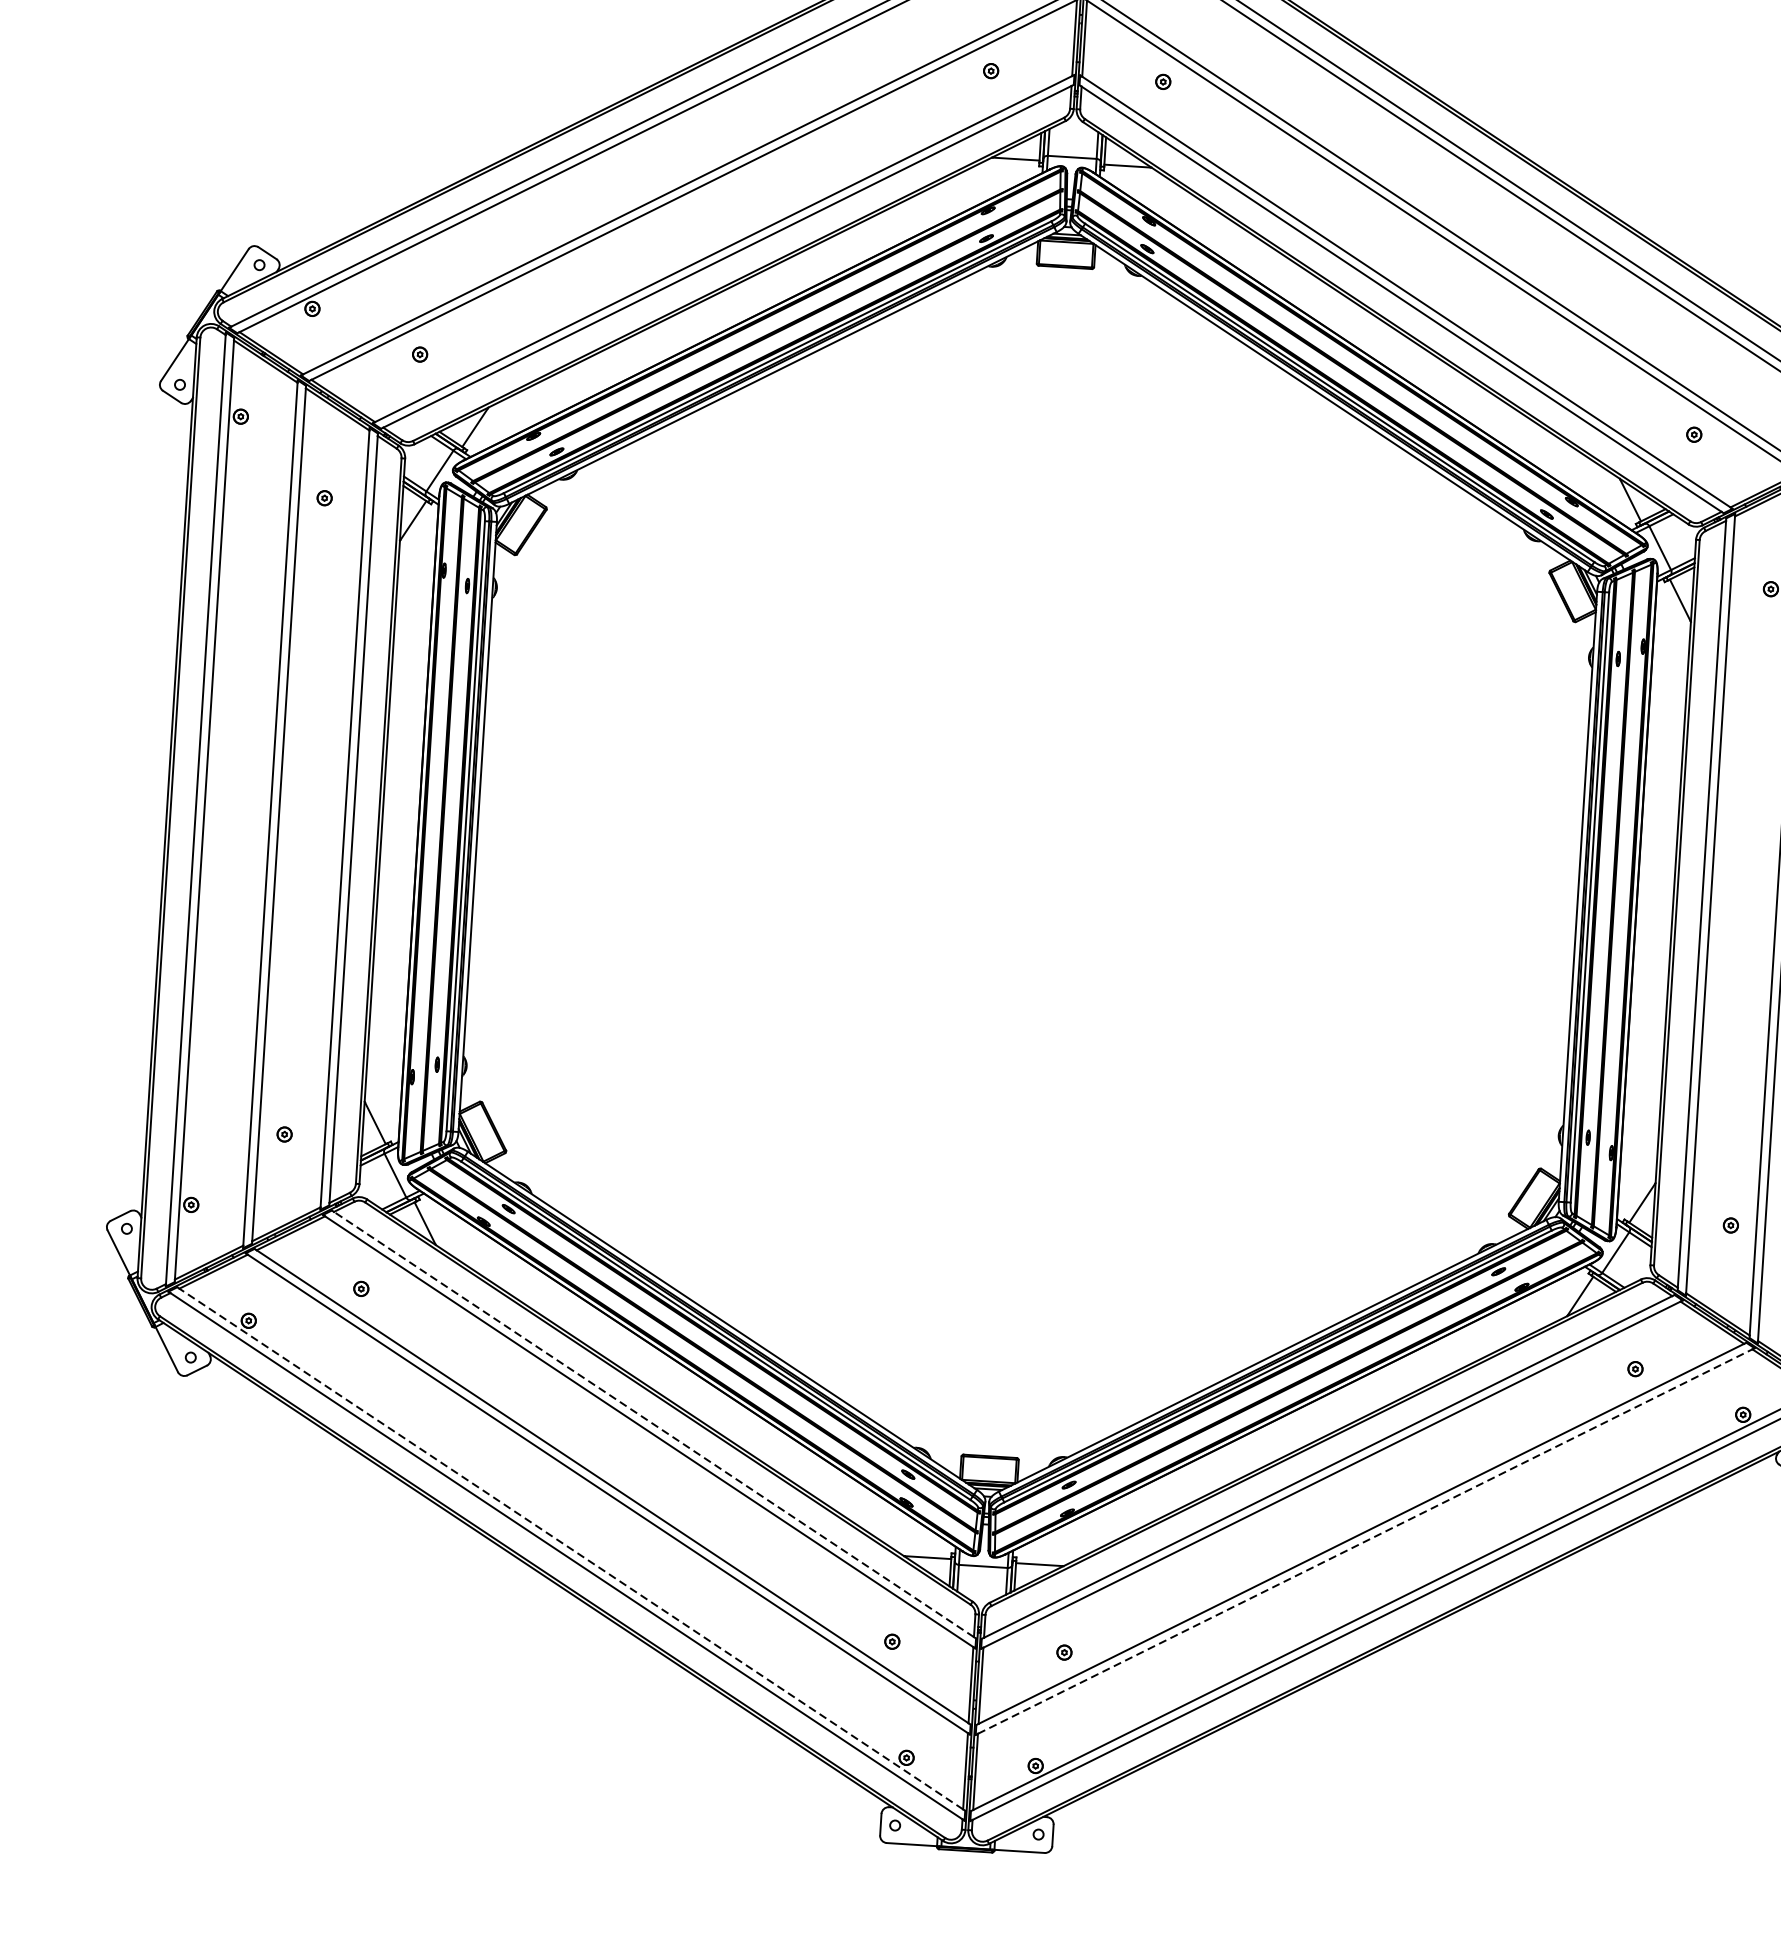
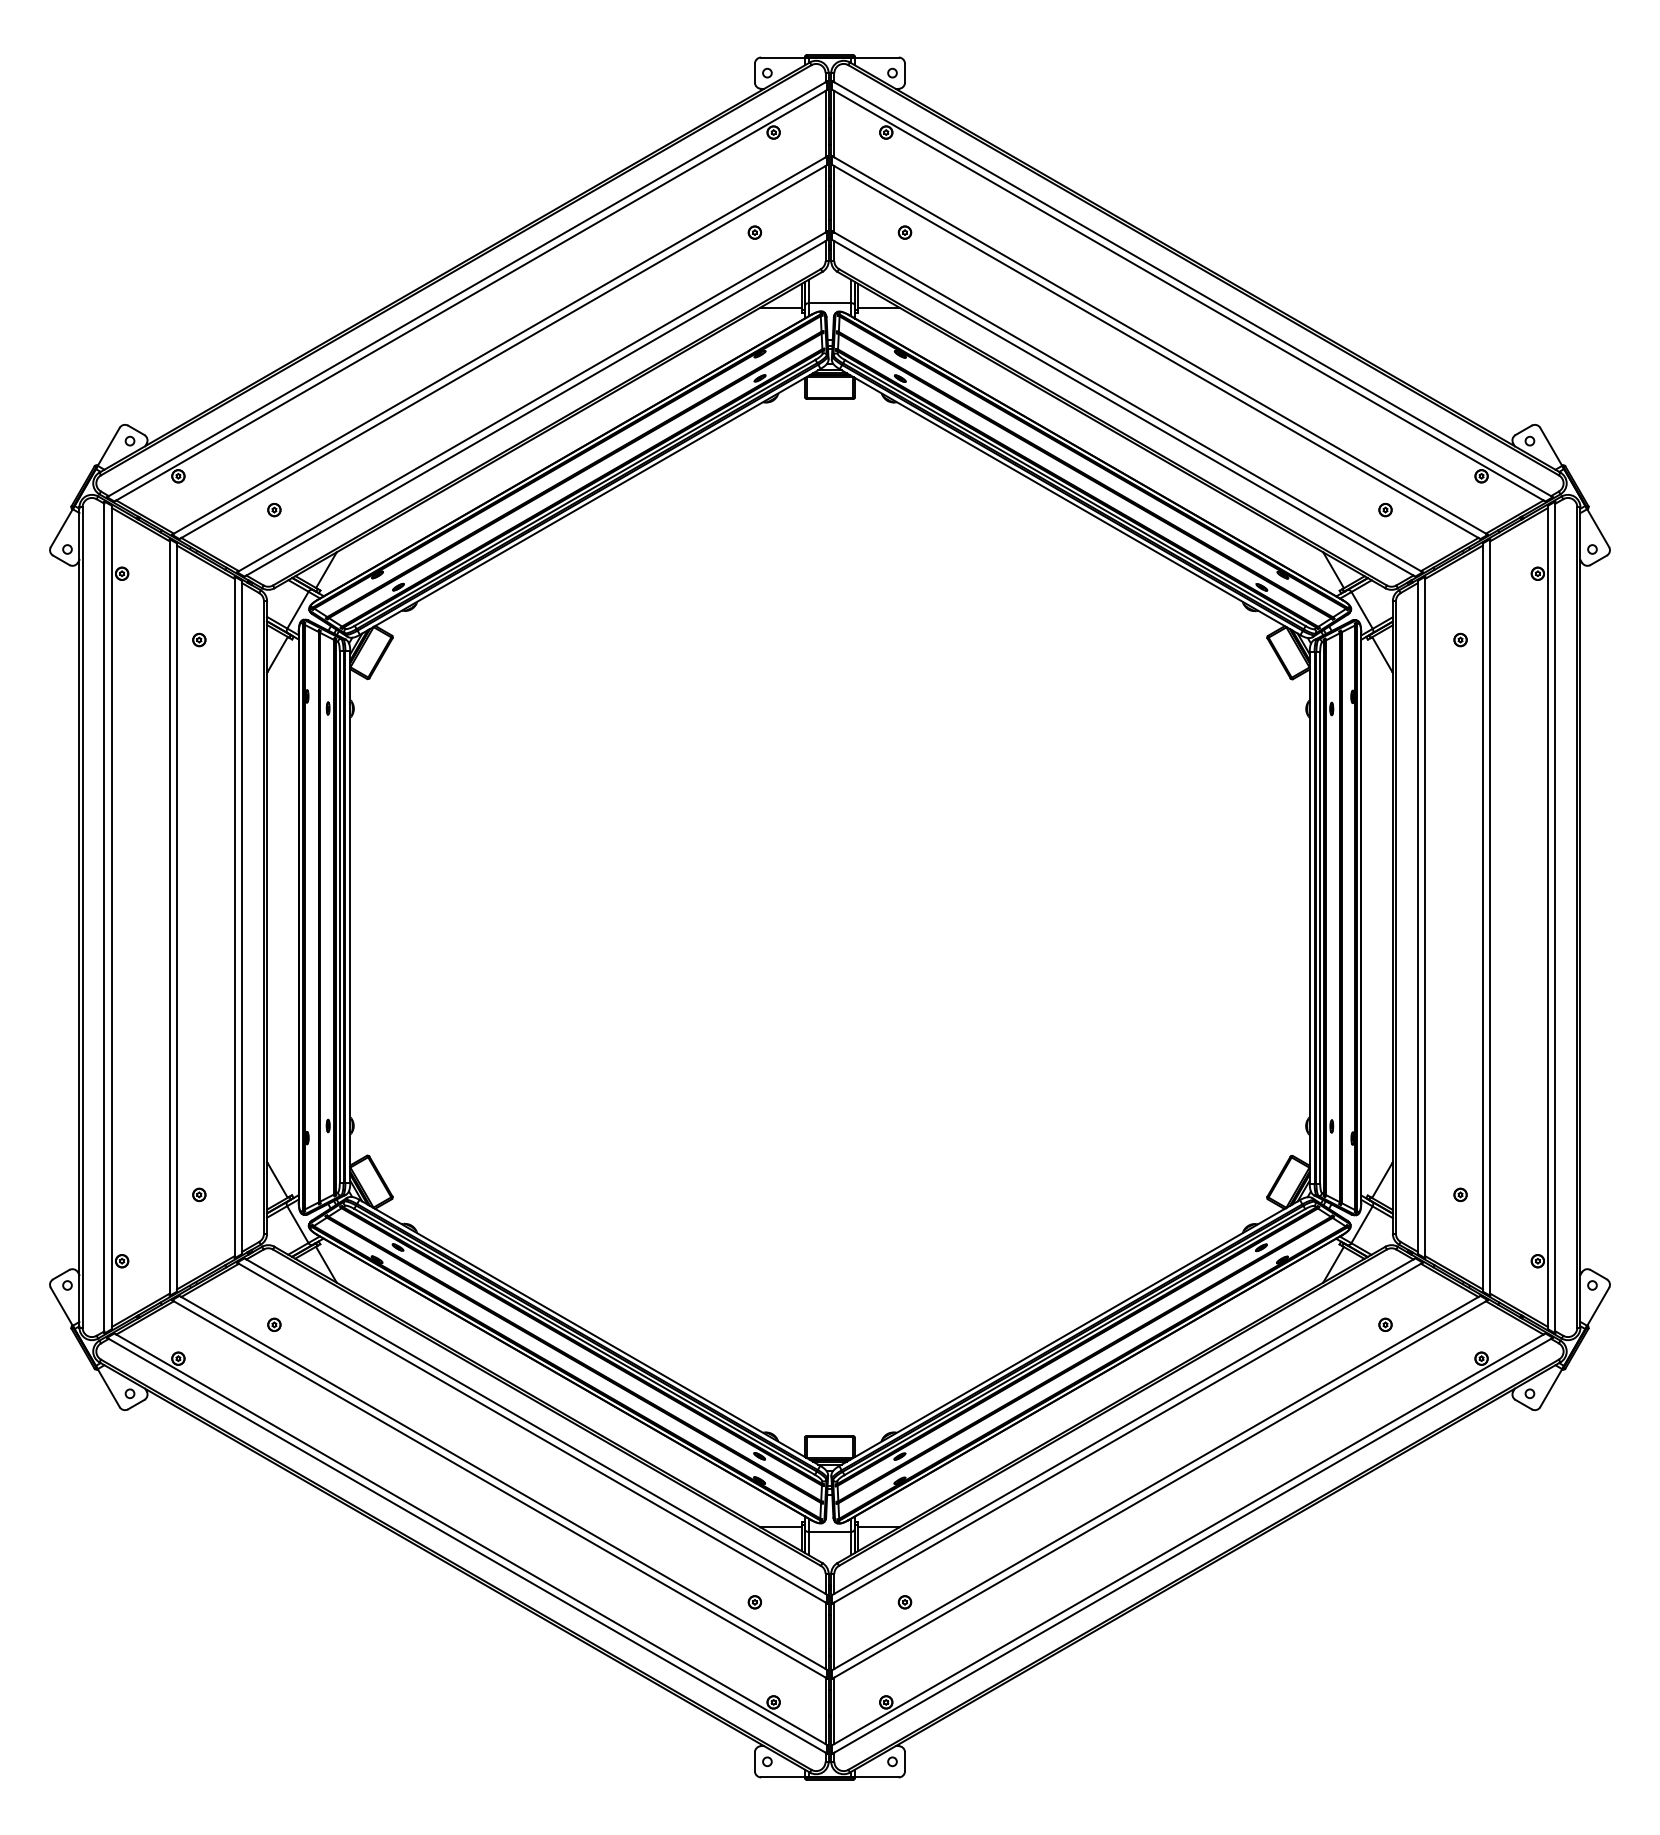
line: (653, 1424) -> (535, 1426), dashed -> solid
line: (1365, 1541) -> (1160, 1489), dashed -> solid
line: (570, 1549) -> (470, 1539), dashed -> solid

